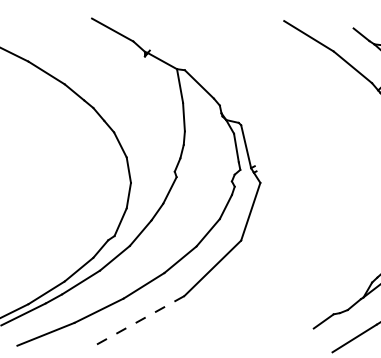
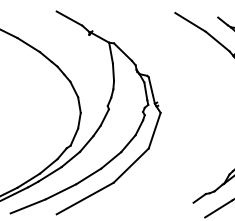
line: (138, 321) -> (85, 198), dashed -> solid

